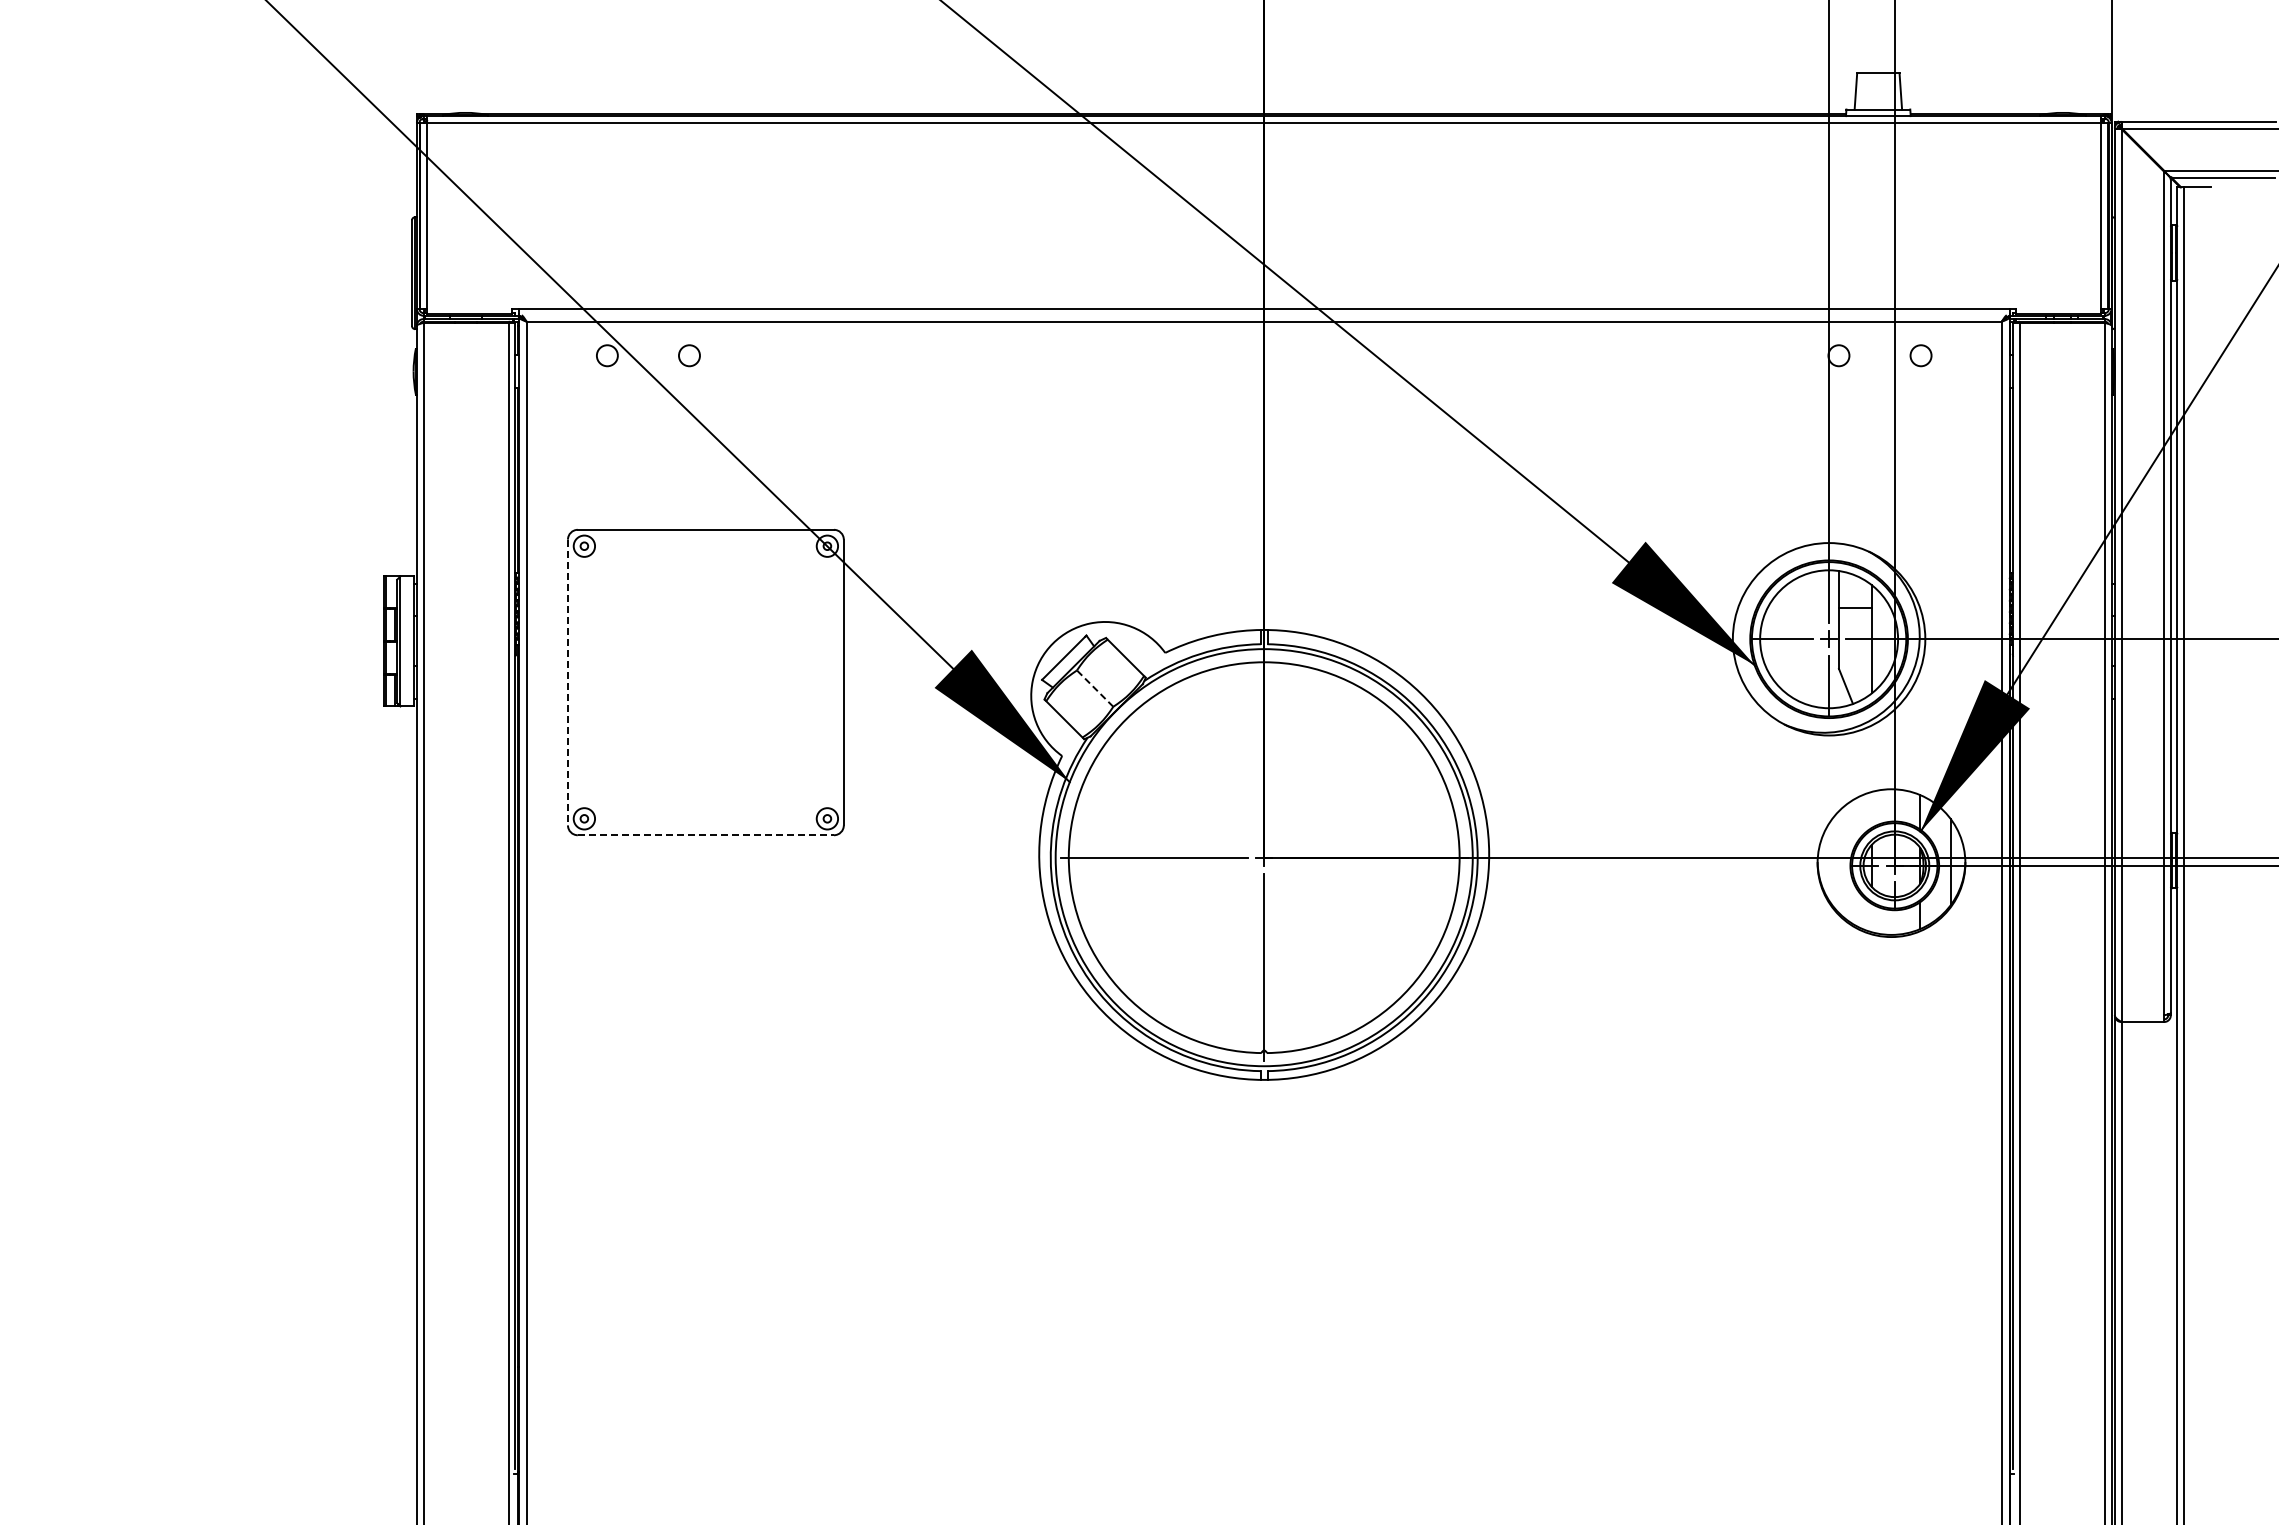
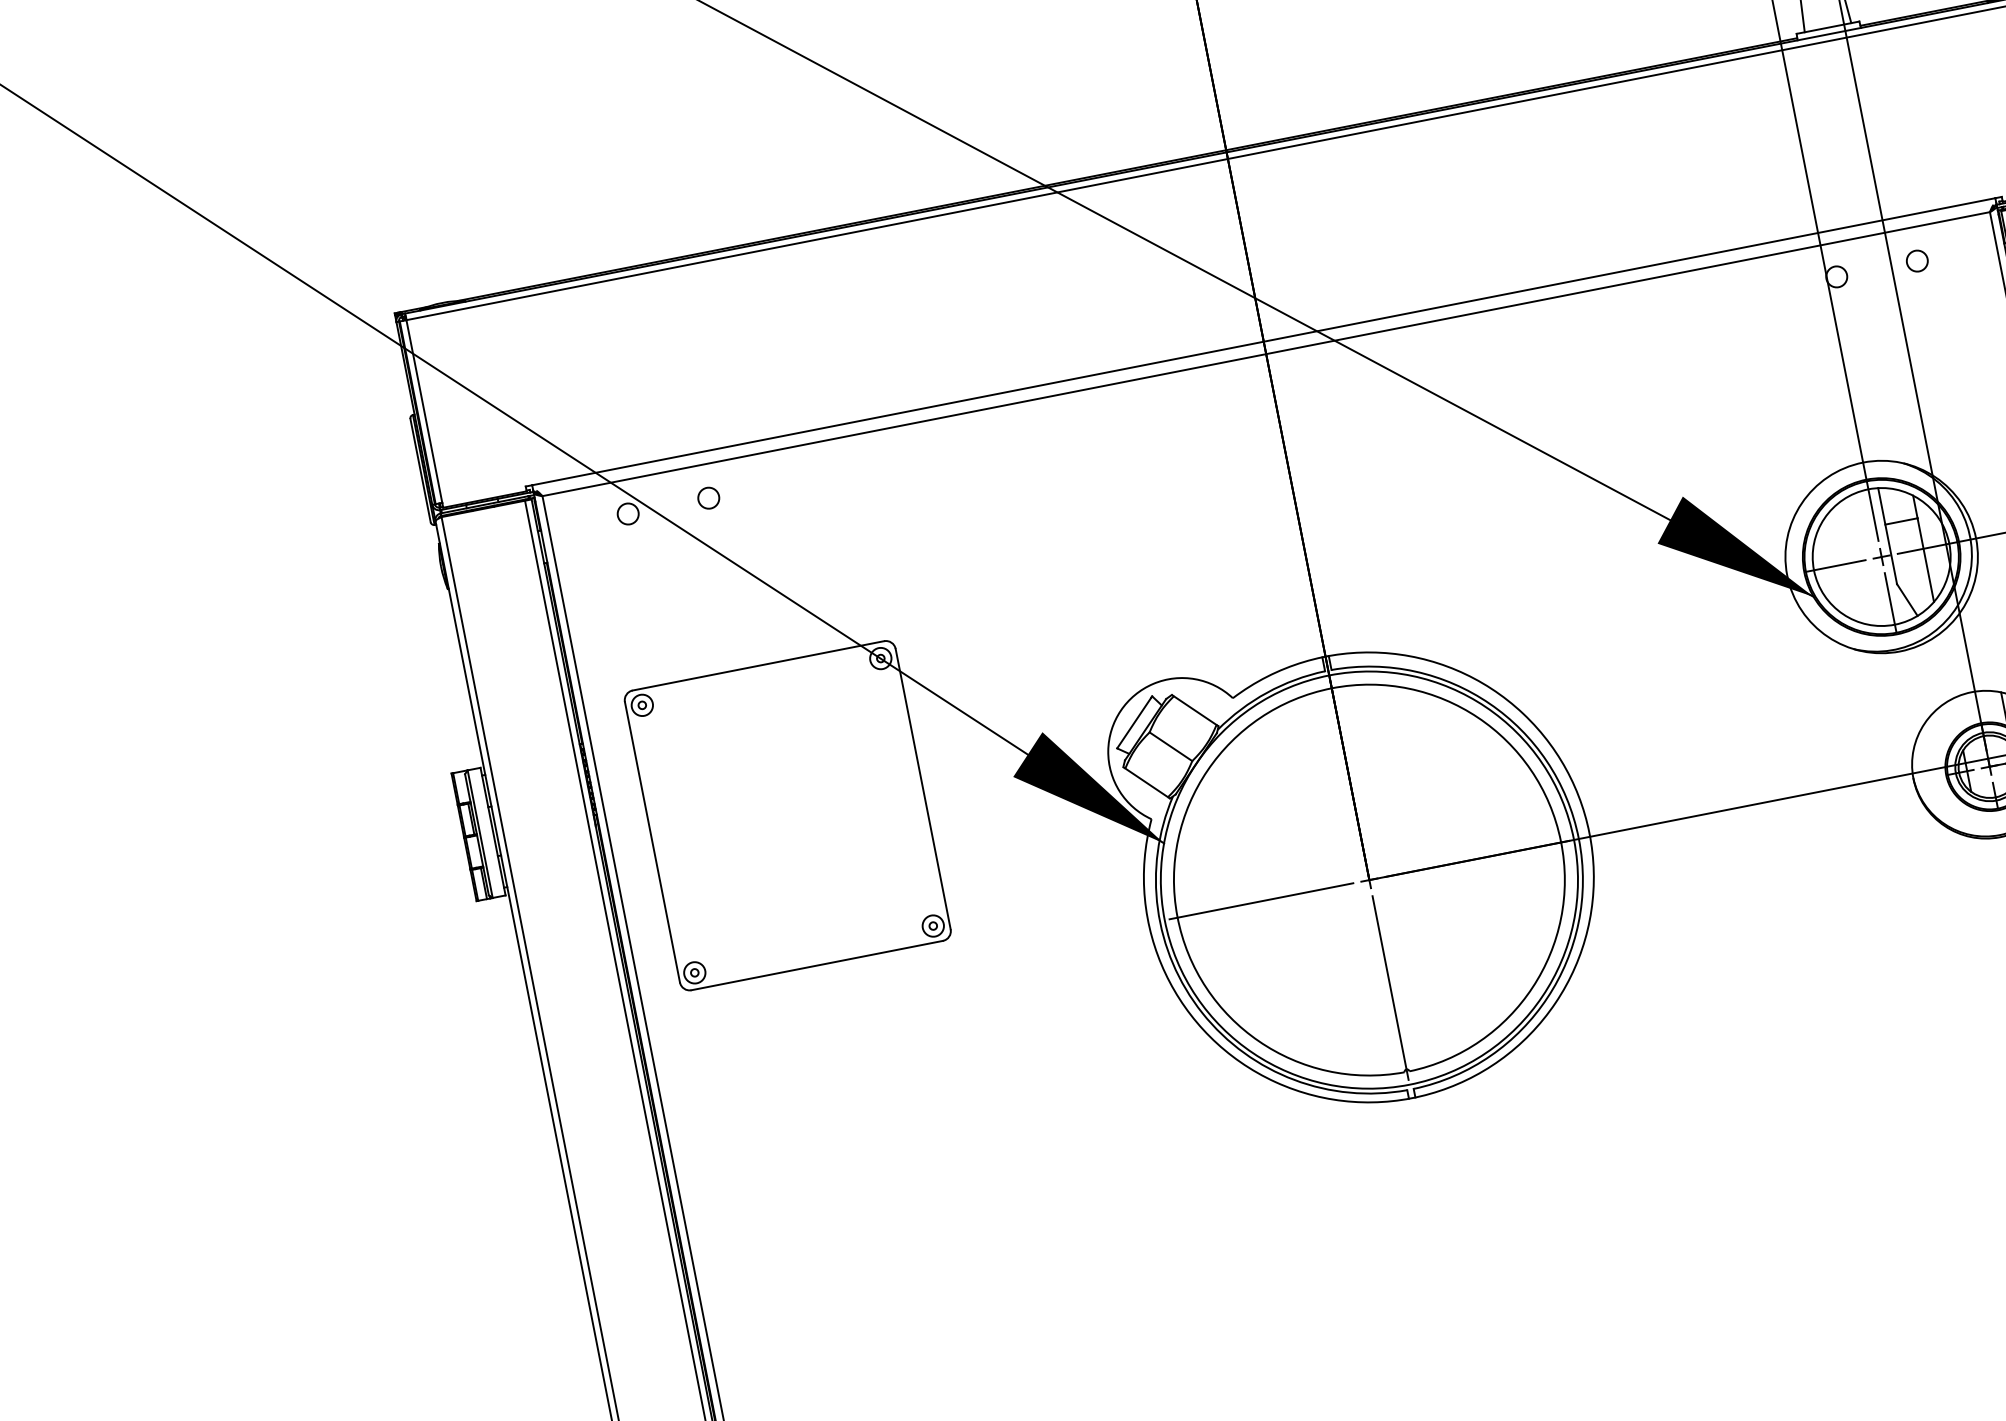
line: (567, 682) -> (651, 842), dashed -> solid
line: (1095, 688) -> (1171, 746), dashed -> solid
line: (706, 835) -> (817, 965), dashed -> solid

